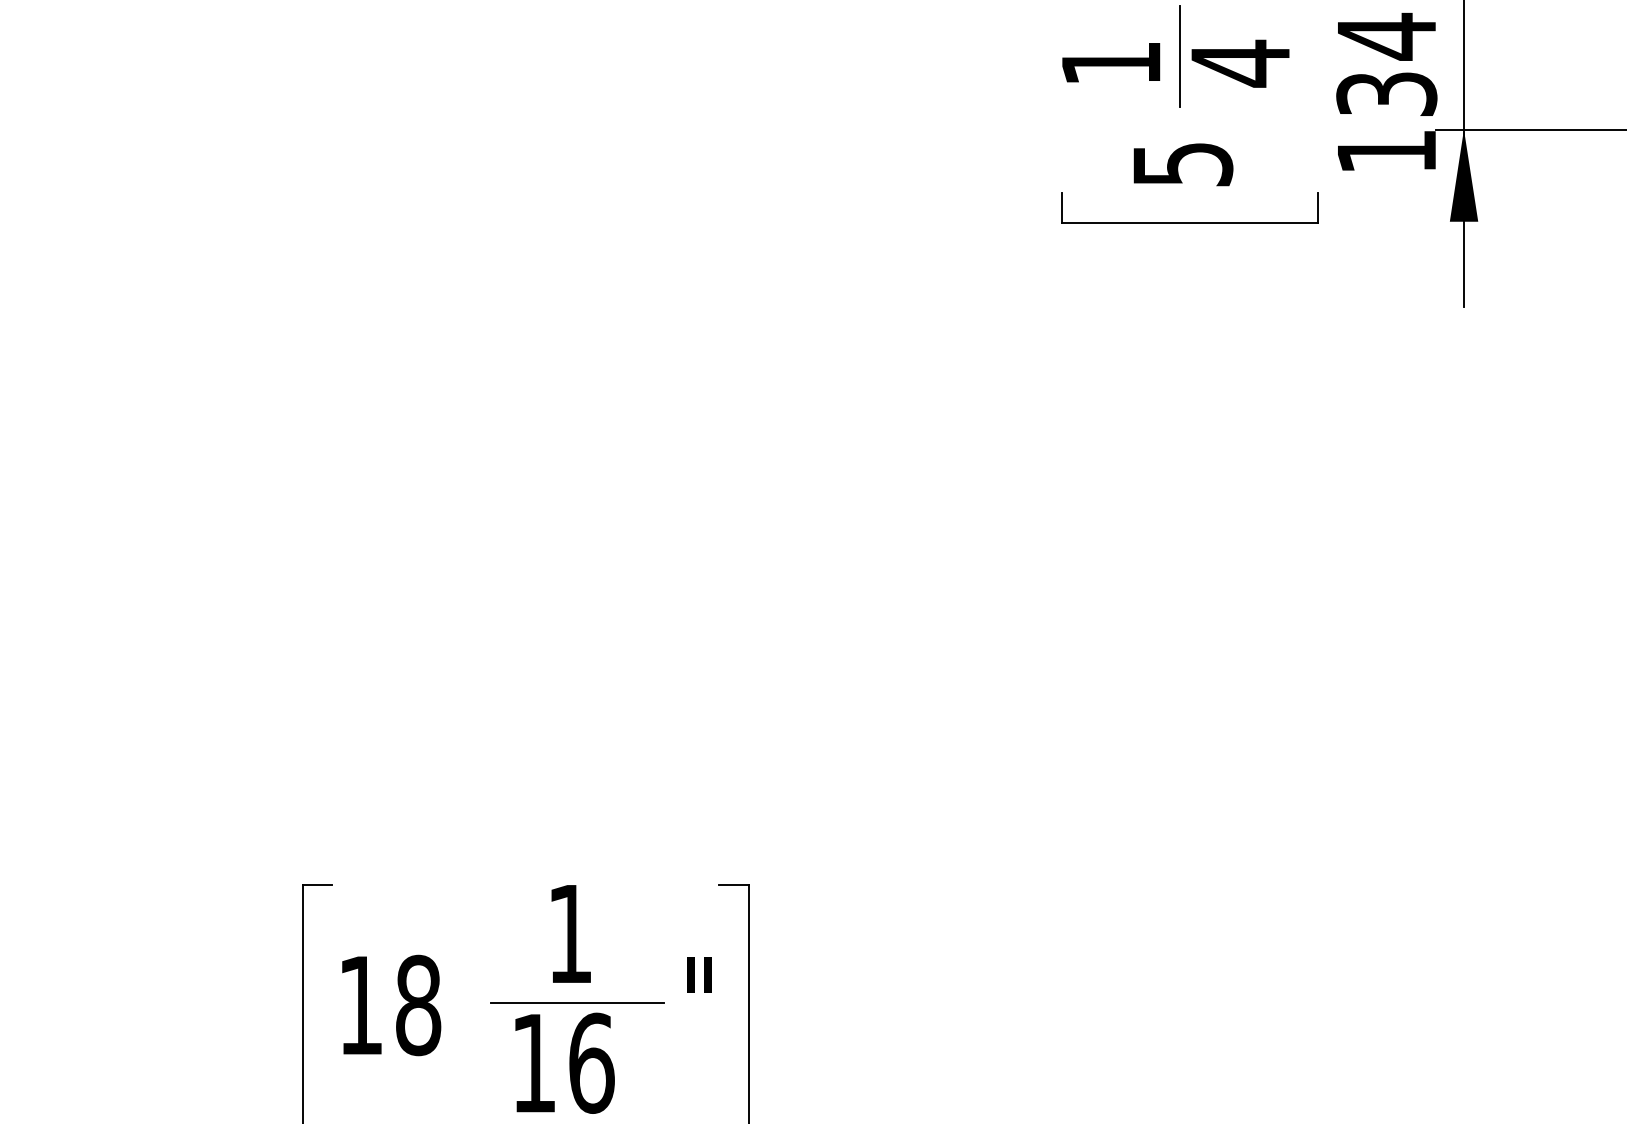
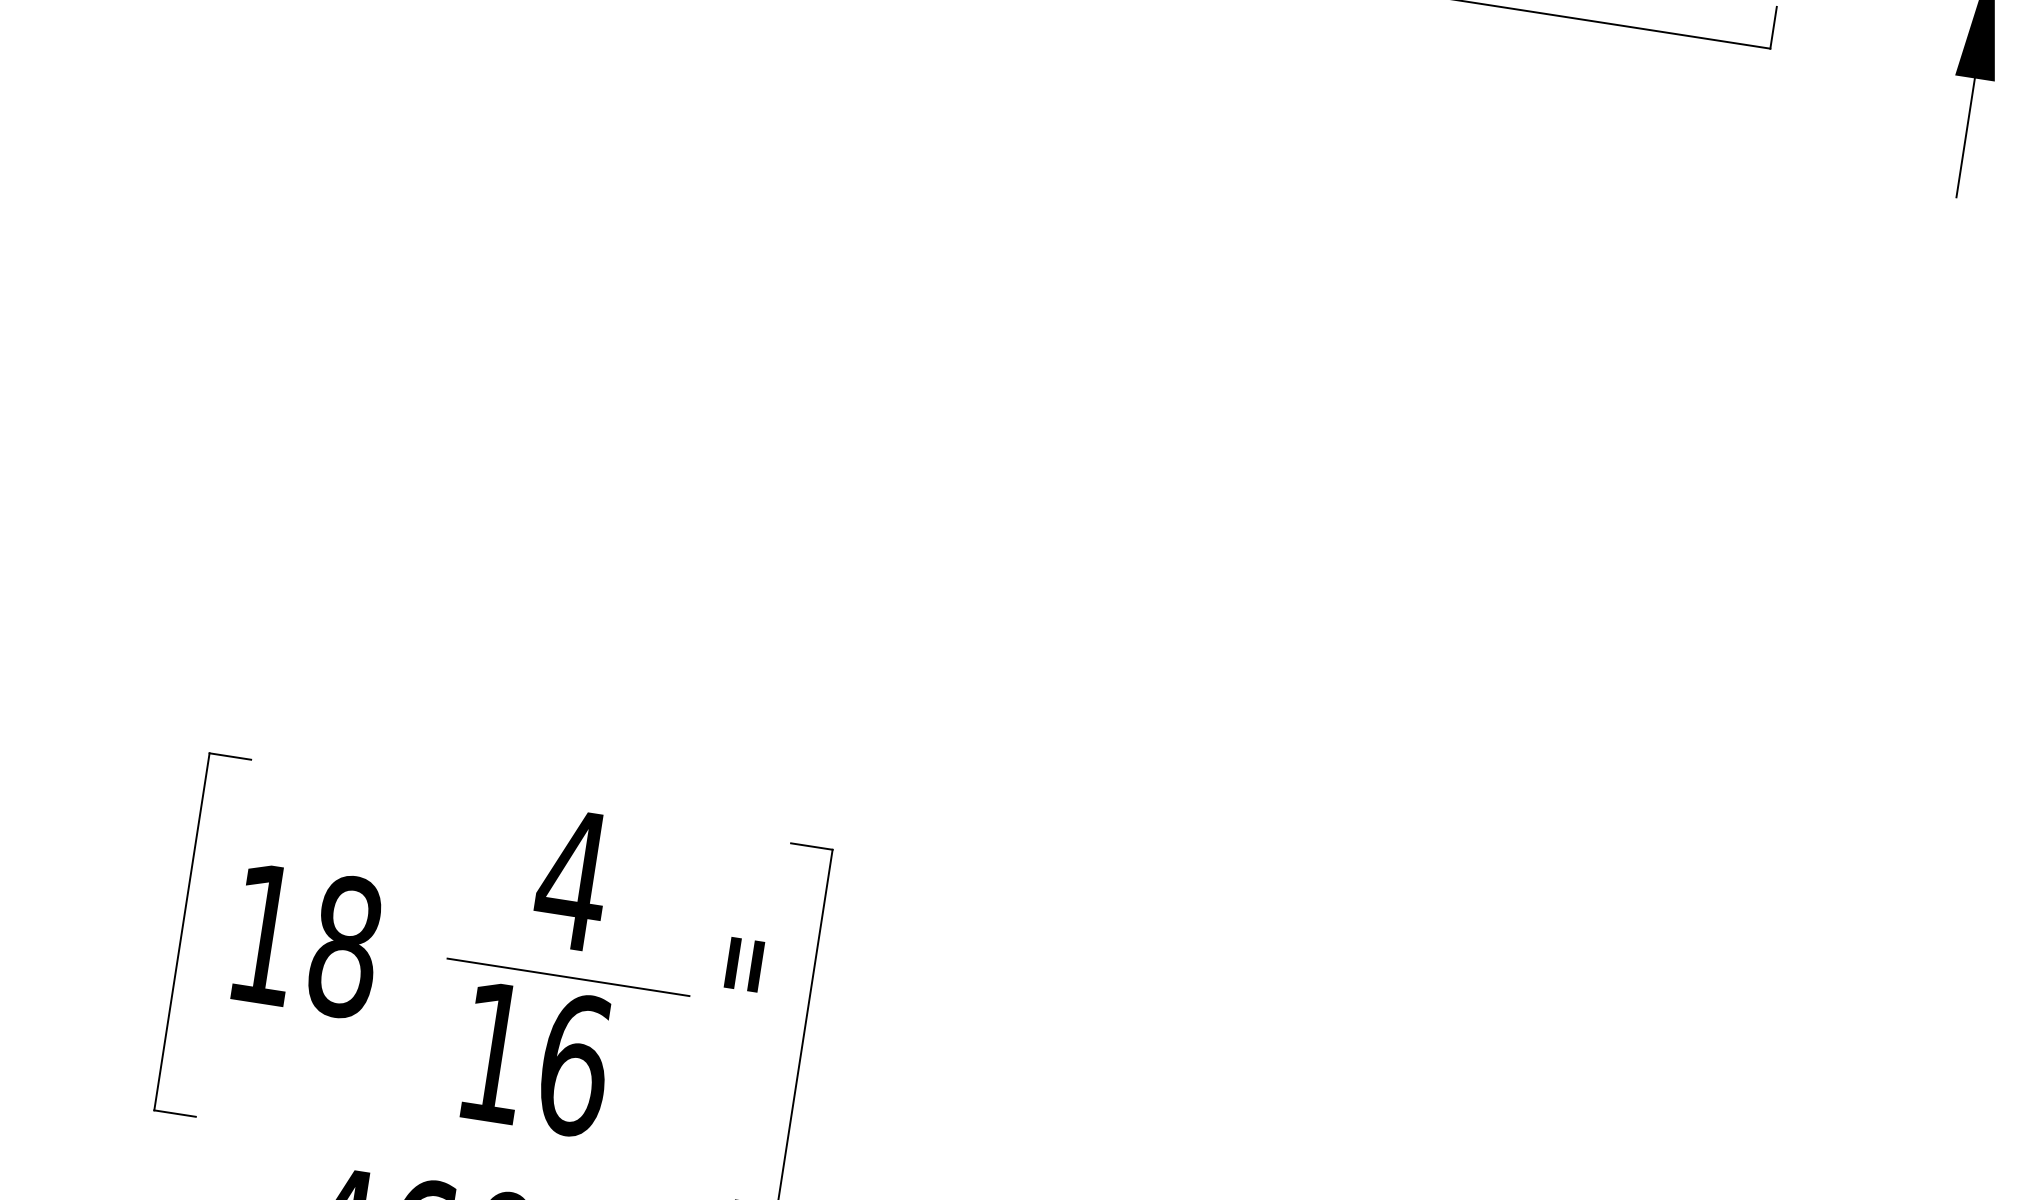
text: (570, 933) -> (573, 879), 1 -> 4

